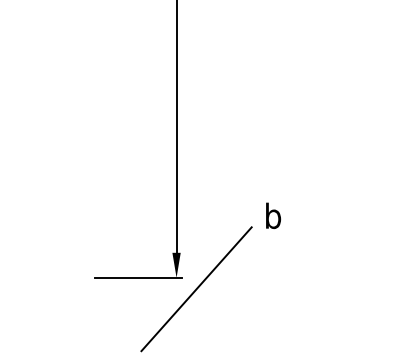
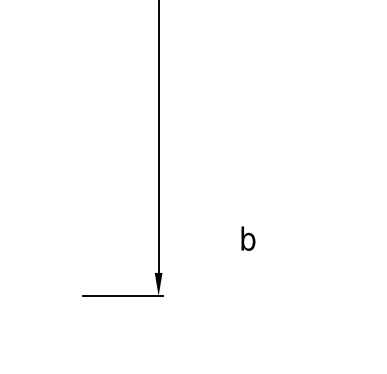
line: (196, 289) -> (177, 306), removed

